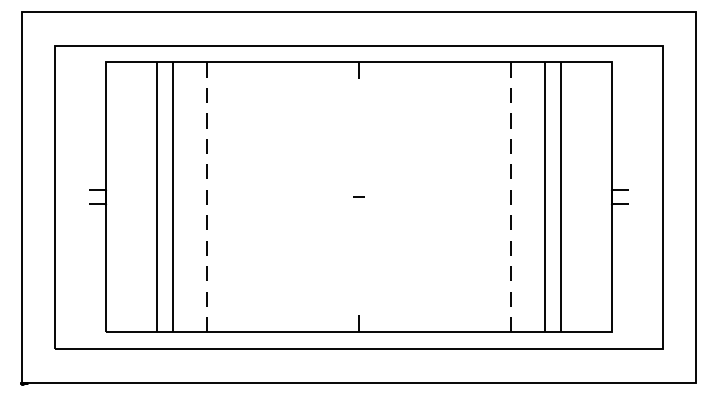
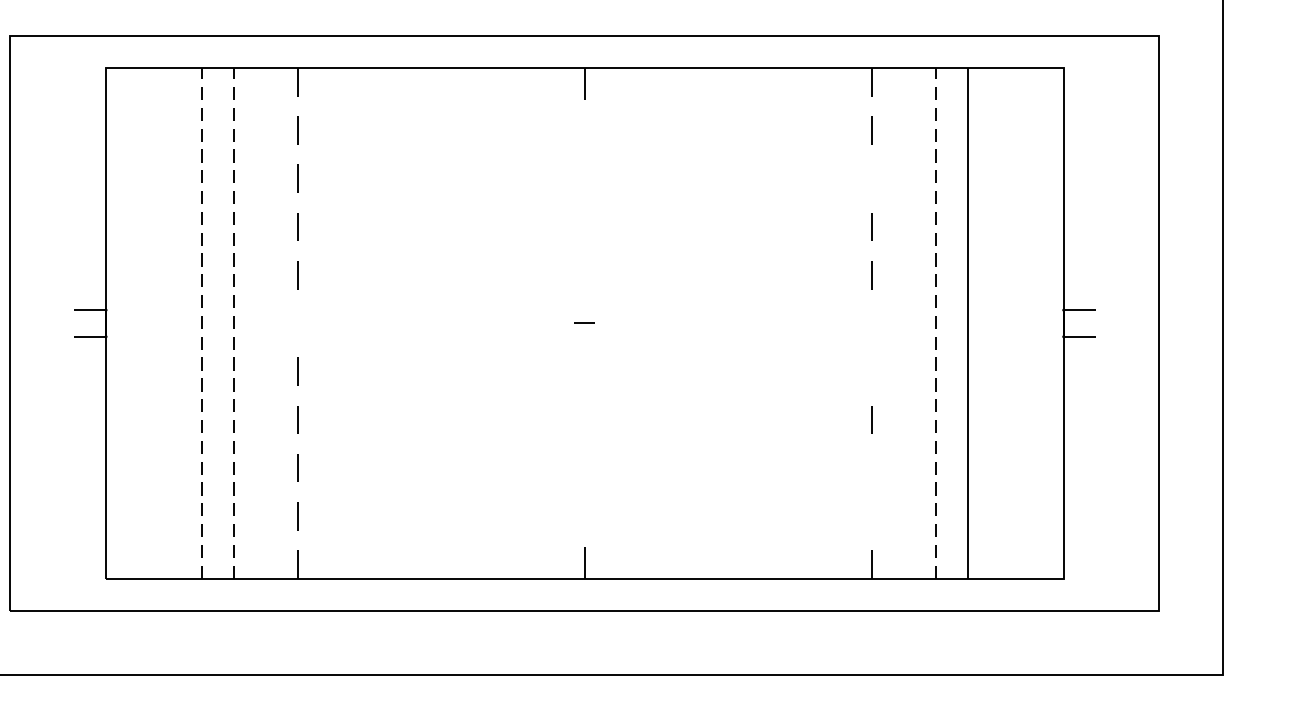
line: (510, 120) -> (871, 177), removed
line: (156, 197) -> (201, 323), solid -> dashed
line: (173, 197) -> (233, 323), solid -> dashed
line: (206, 197) -> (296, 323), removed
line: (510, 197) -> (871, 323), removed
line: (544, 197) -> (935, 323), solid -> dashed
line: (510, 222) -> (871, 370), removed
line: (510, 273) -> (871, 467), removed
line: (510, 299) -> (871, 516), removed

